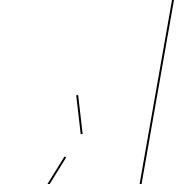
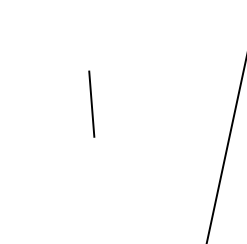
line: (79, 114) -> (91, 103), moved

